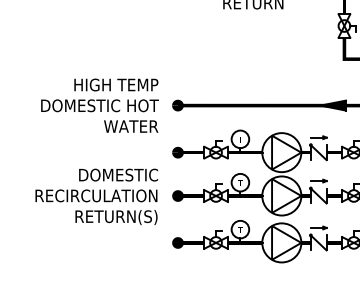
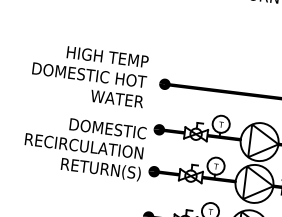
text: (96, 196) -> (84, 146), moved

